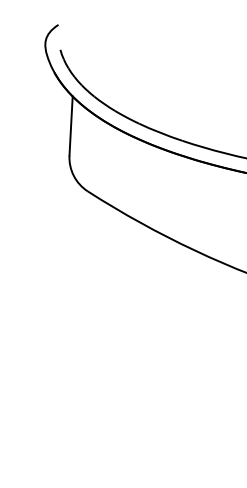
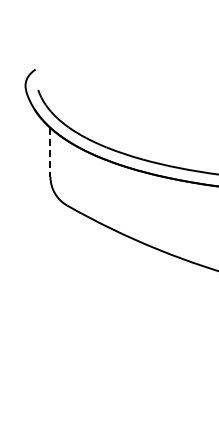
line: (71, 126) -> (50, 152), solid -> dashed

